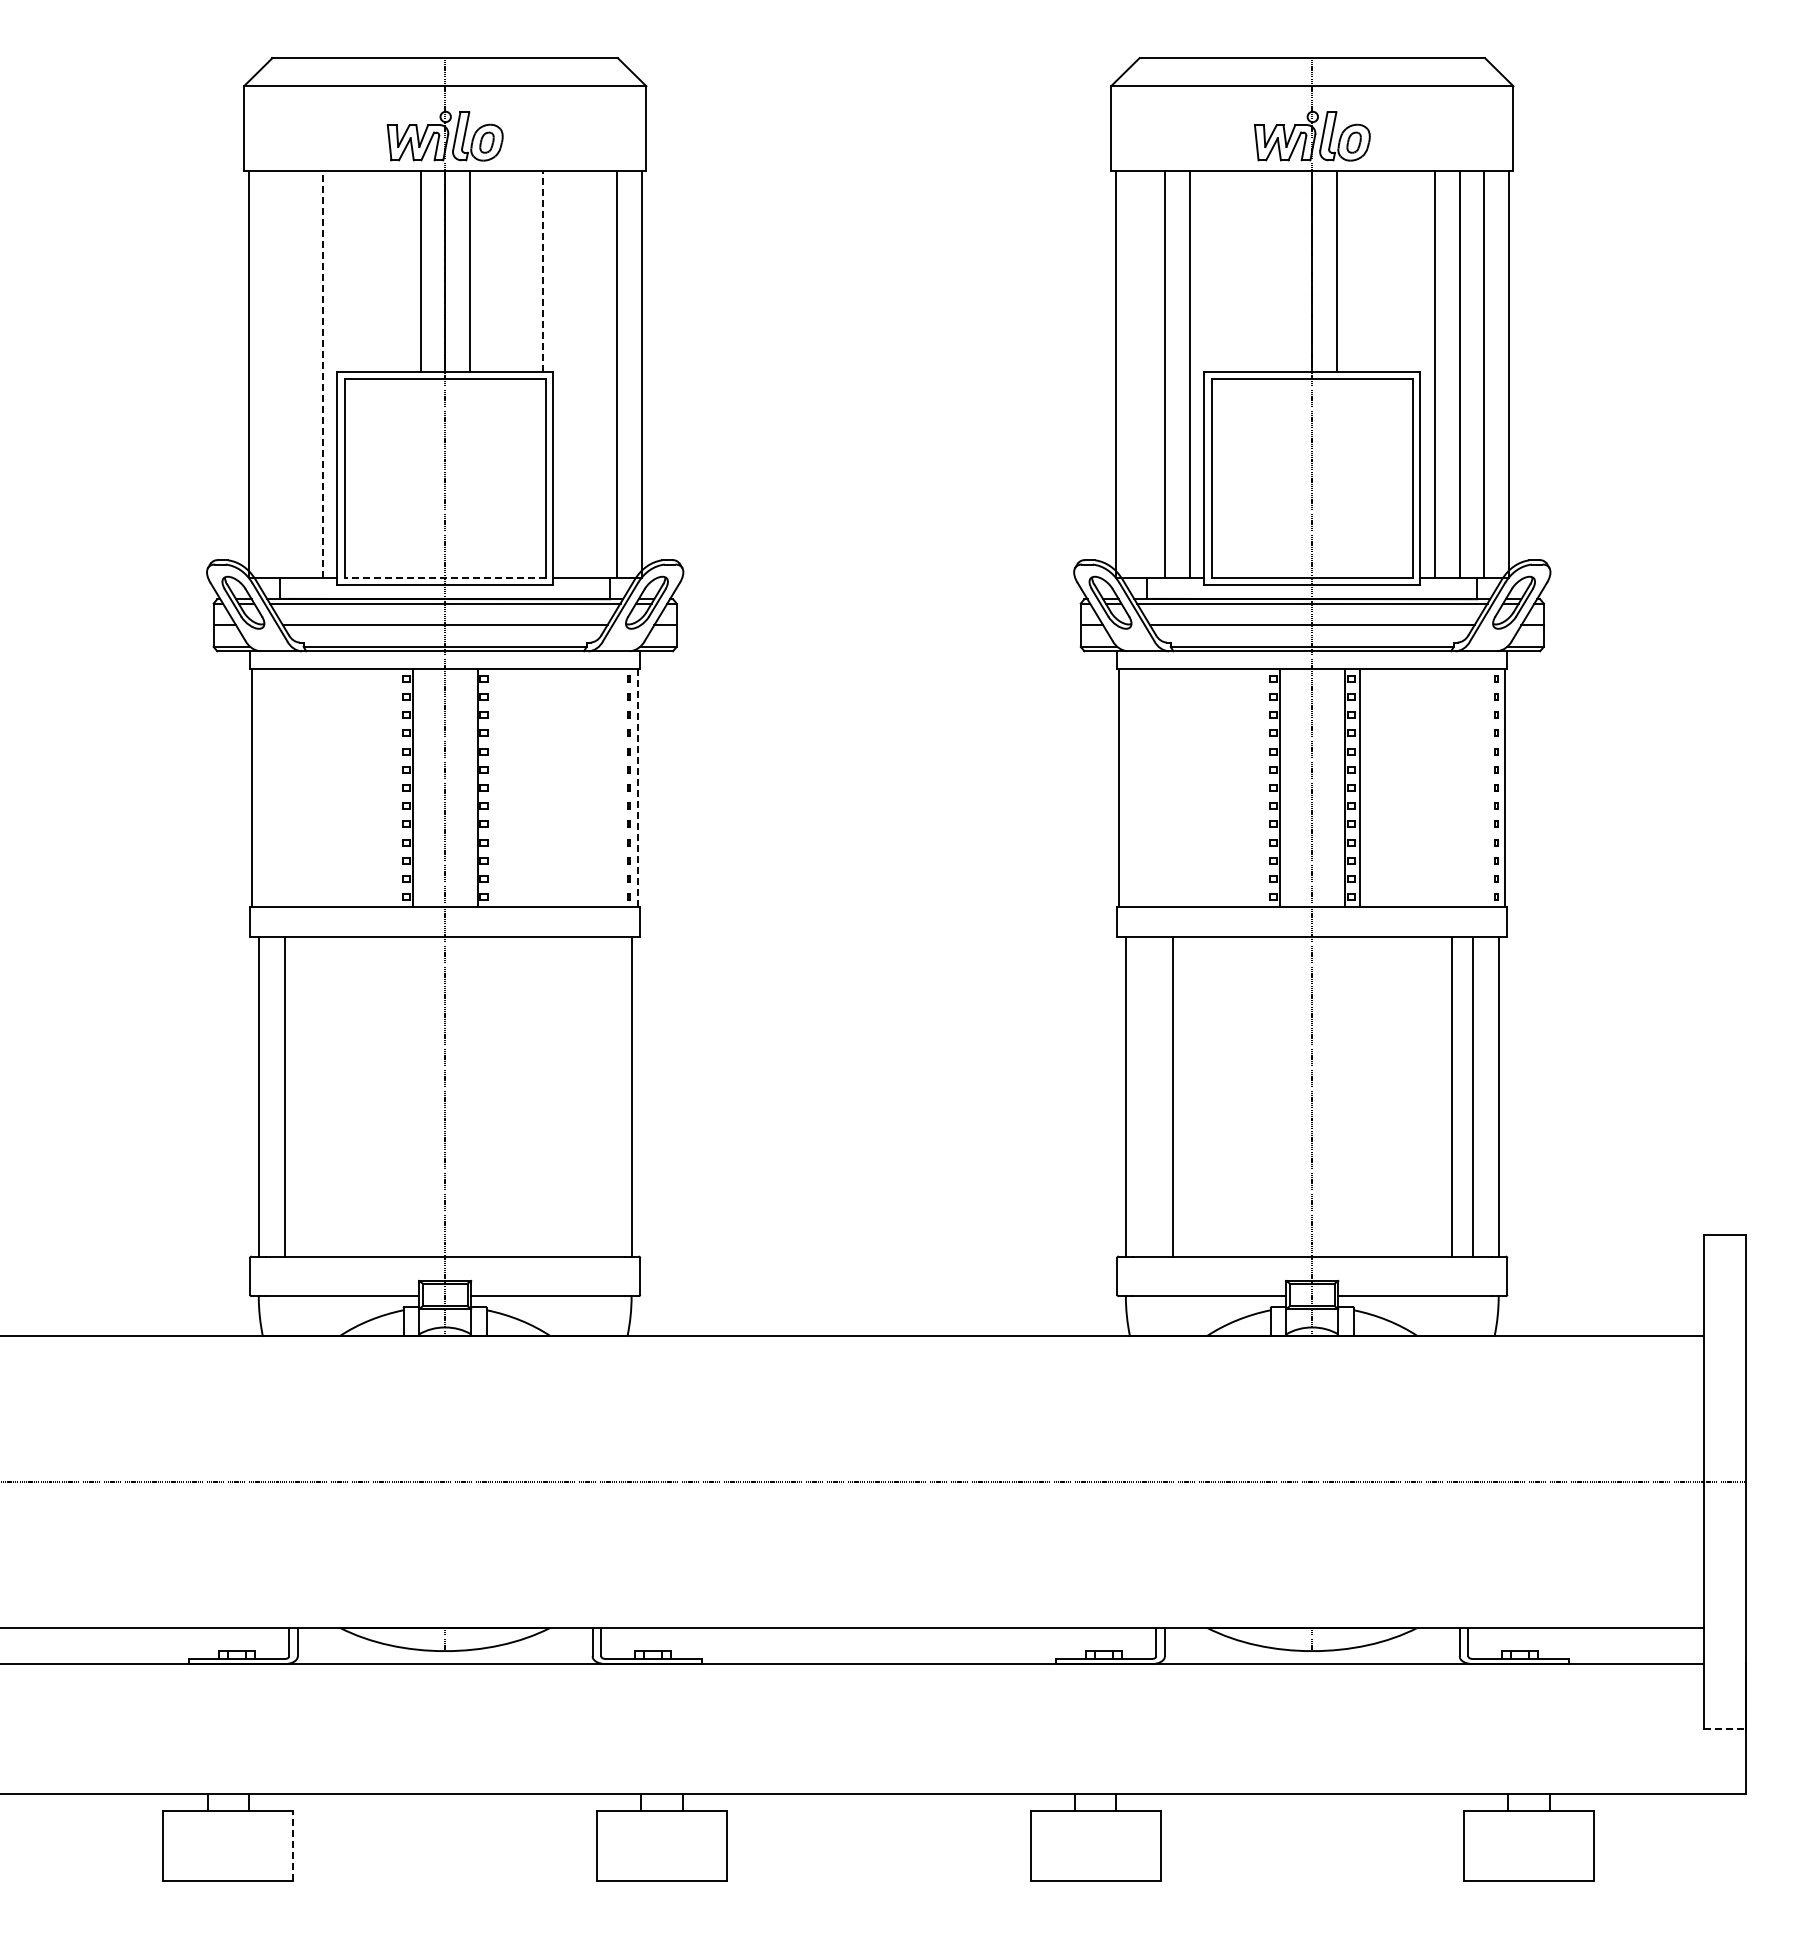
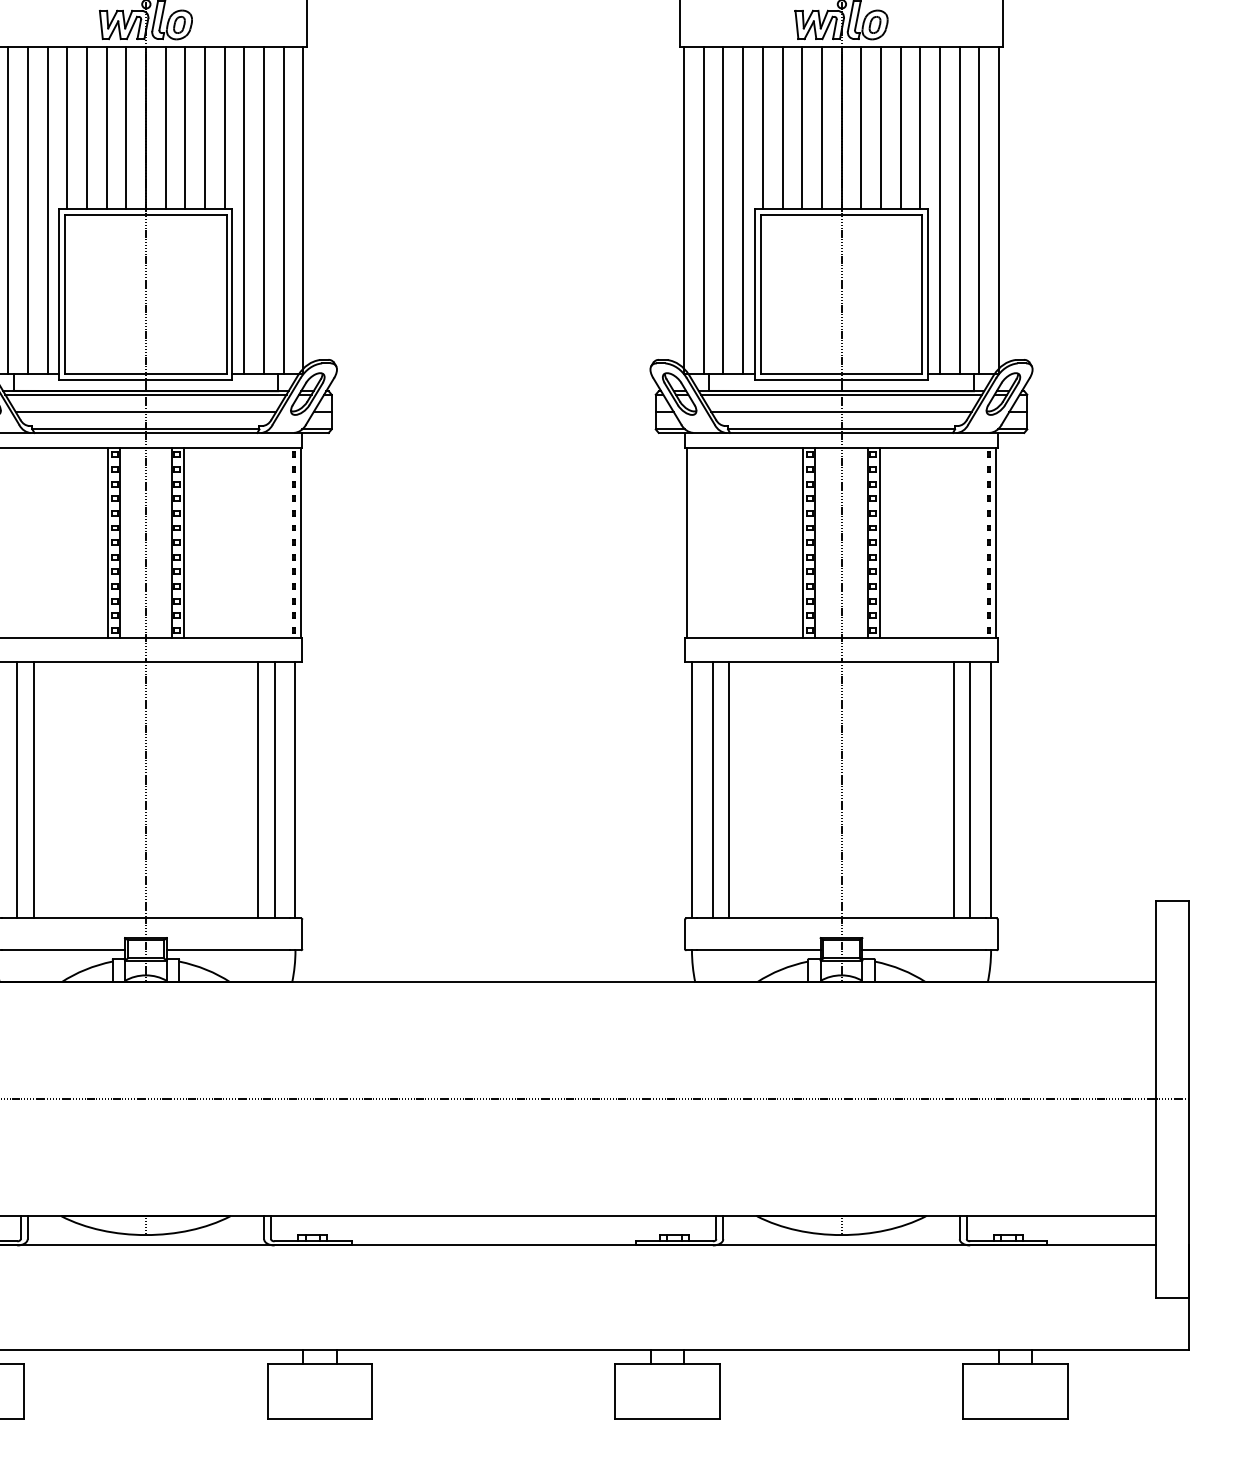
line: (347, 271) -> (67, 128), added
line: (371, 271) -> (86, 128), added
line: (396, 271) -> (106, 128), added
line: (494, 271) -> (185, 128), added
line: (518, 271) -> (204, 128), added
line: (543, 271) -> (224, 128), dashed -> solid
line: (1214, 271) -> (763, 128), added
line: (1238, 271) -> (782, 128), added
line: (1263, 271) -> (802, 128), added
line: (1287, 271) -> (821, 128), added
line: (1361, 271) -> (880, 128), added
line: (1385, 271) -> (900, 128), added
line: (1410, 271) -> (920, 128), added
line: (273, 373) -> (8, 210), added
line: (297, 373) -> (27, 210), added
line: (567, 373) -> (244, 210), added
line: (592, 373) -> (264, 210), added
line: (1140, 373) -> (703, 210), added
line: (322, 374) -> (47, 210), dashed -> solid
line: (445, 577) -> (146, 373), dashed -> solid
line: (397, 787) -> (107, 542), added
line: (492, 787) -> (183, 542), added
line: (1264, 787) -> (803, 542), added
line: (638, 788) -> (301, 543), dashed -> solid
line: (305, 1096) -> (33, 790), added
line: (584, 1096) -> (257, 790), added
line: (605, 1096) -> (274, 790), added
line: (1151, 1096) -> (712, 790), added
line: (1725, 1729) -> (1172, 1297), dashed -> solid
line: (293, 1846) -> (24, 1391), dashed -> solid

